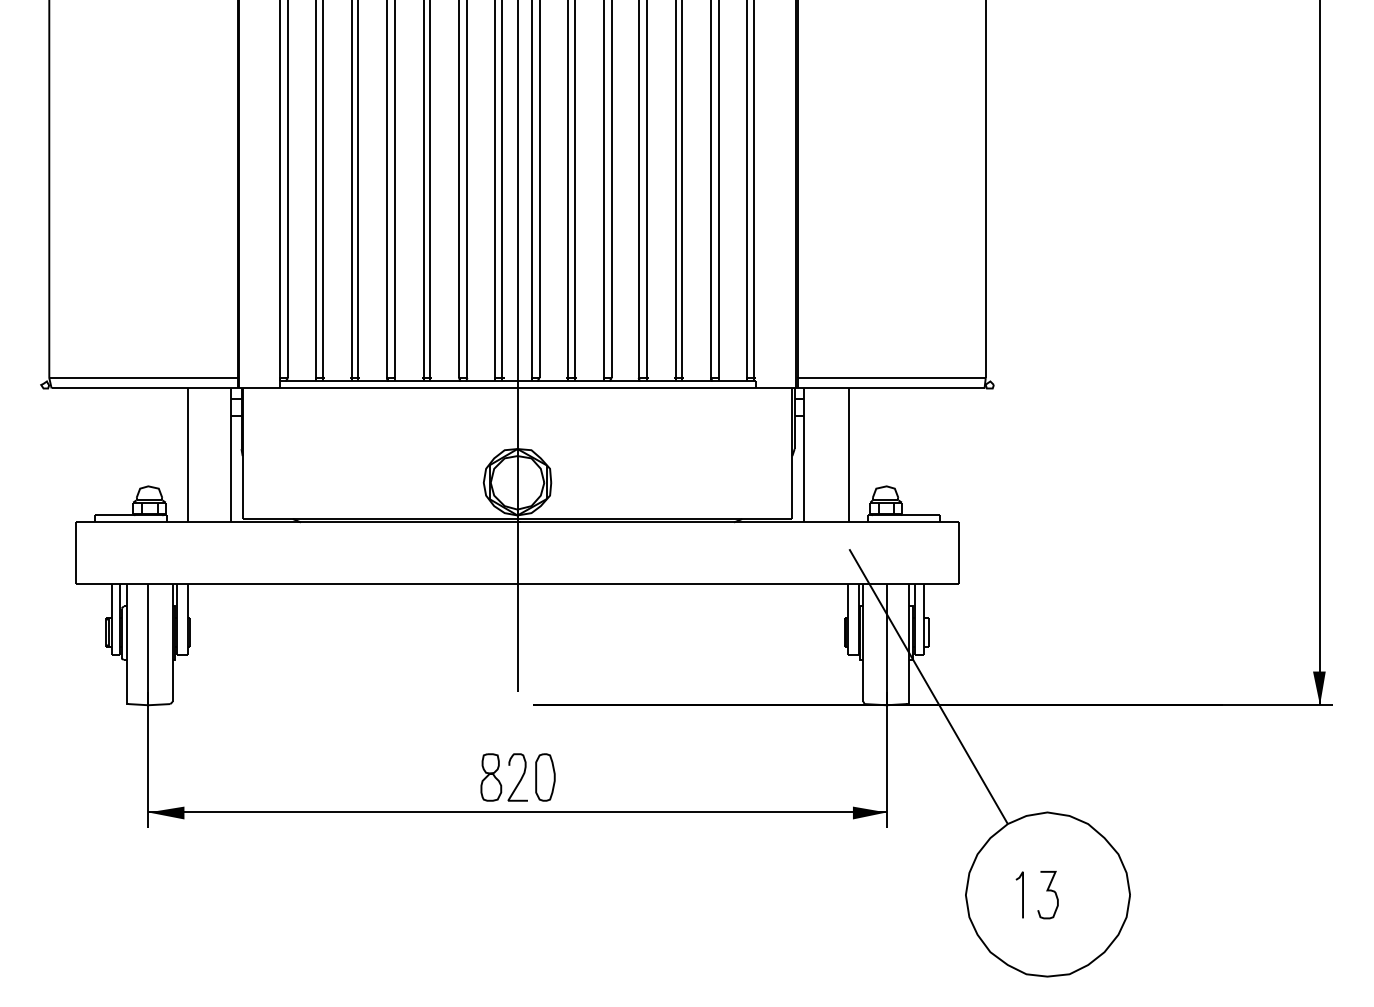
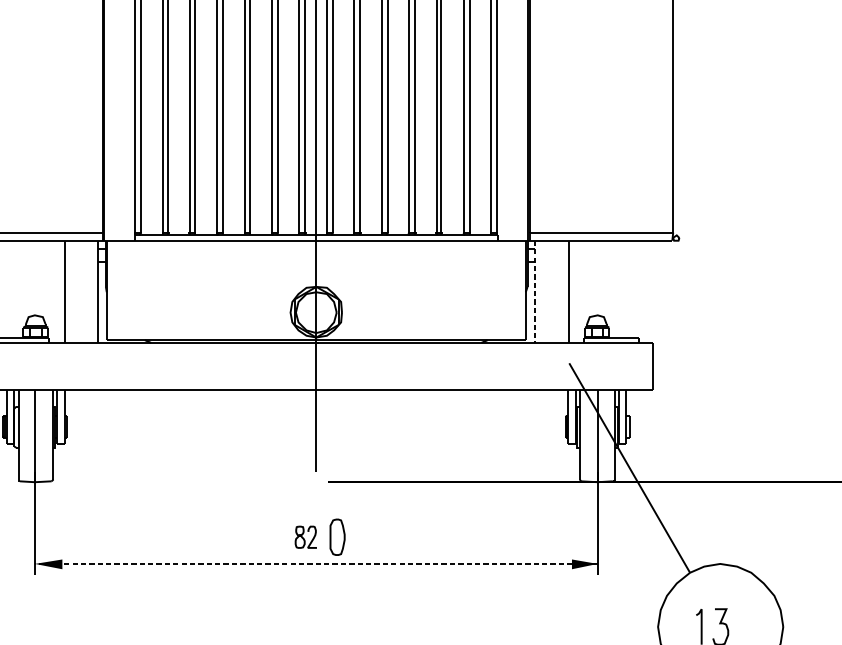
line: (804, 455) -> (535, 291), solid -> dashed
part: (503, 777) -> (305, 537), size x0.6
line: (517, 812) -> (316, 563), solid -> dashed

